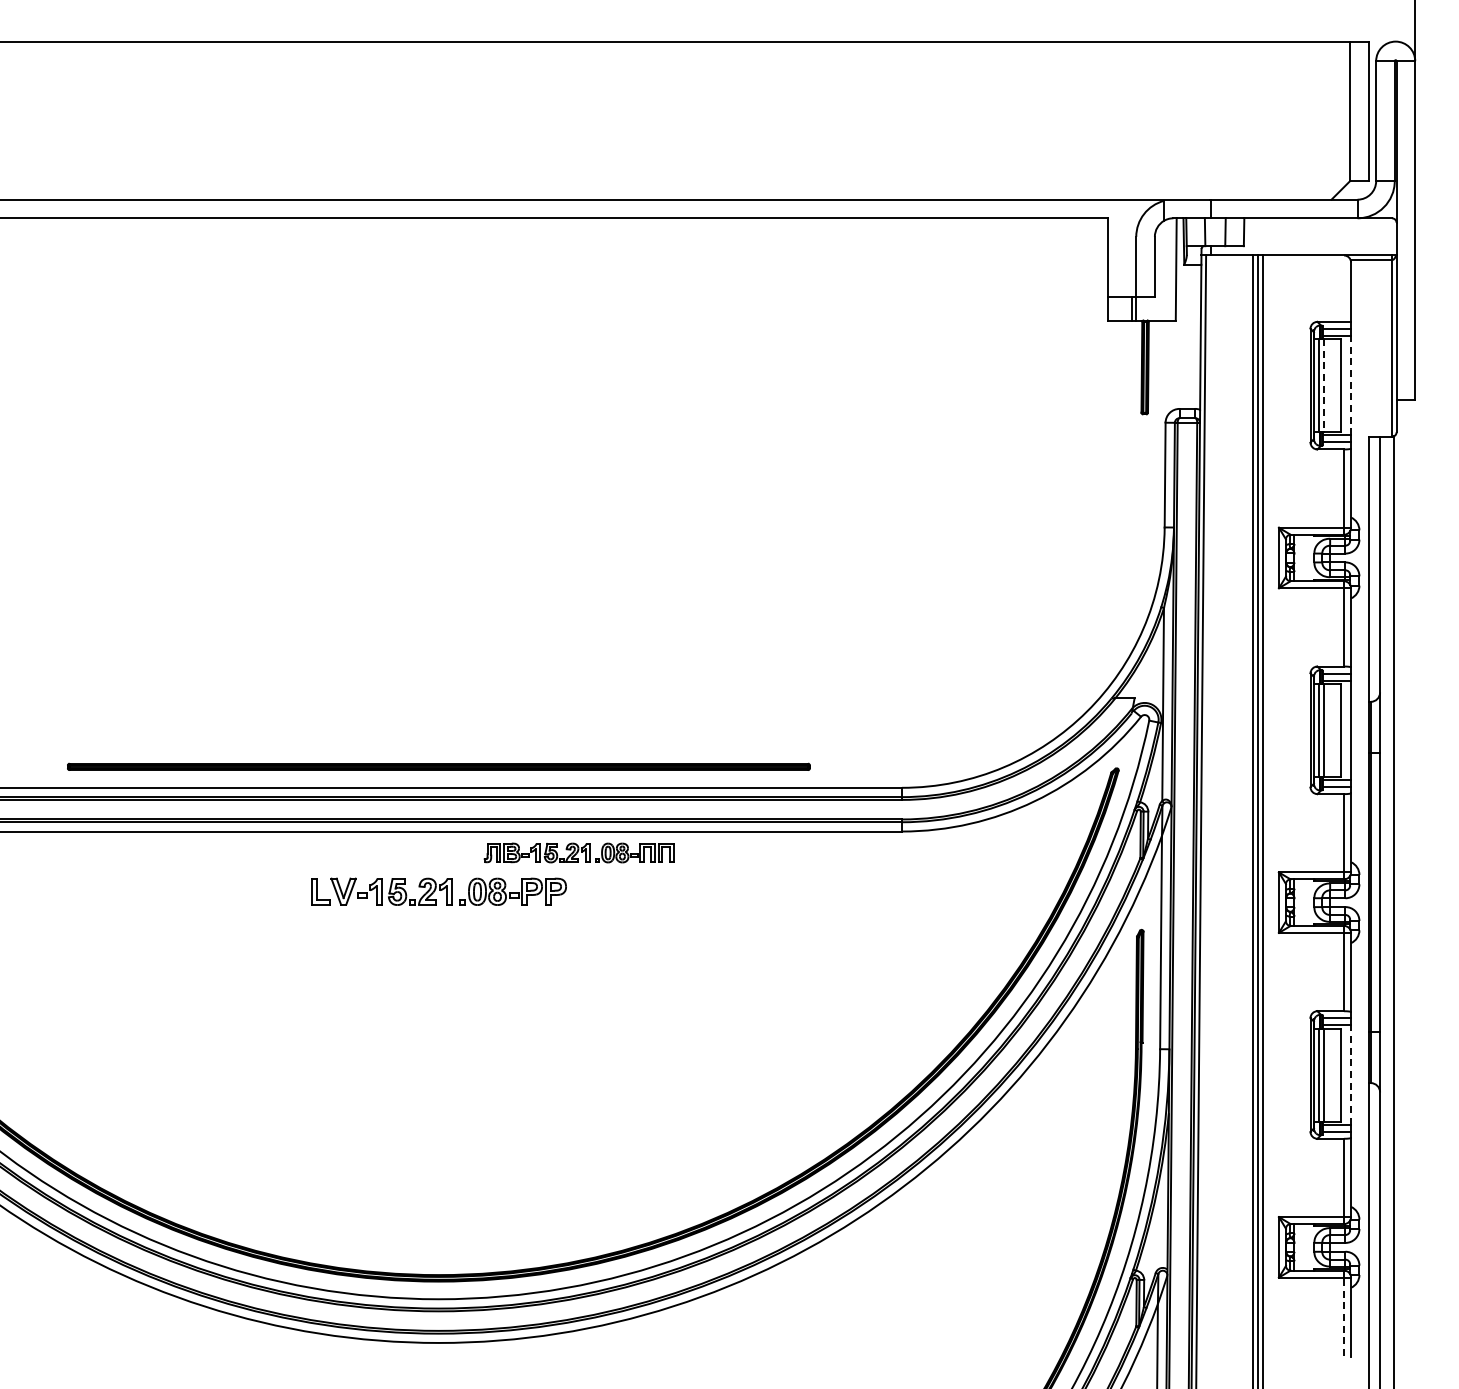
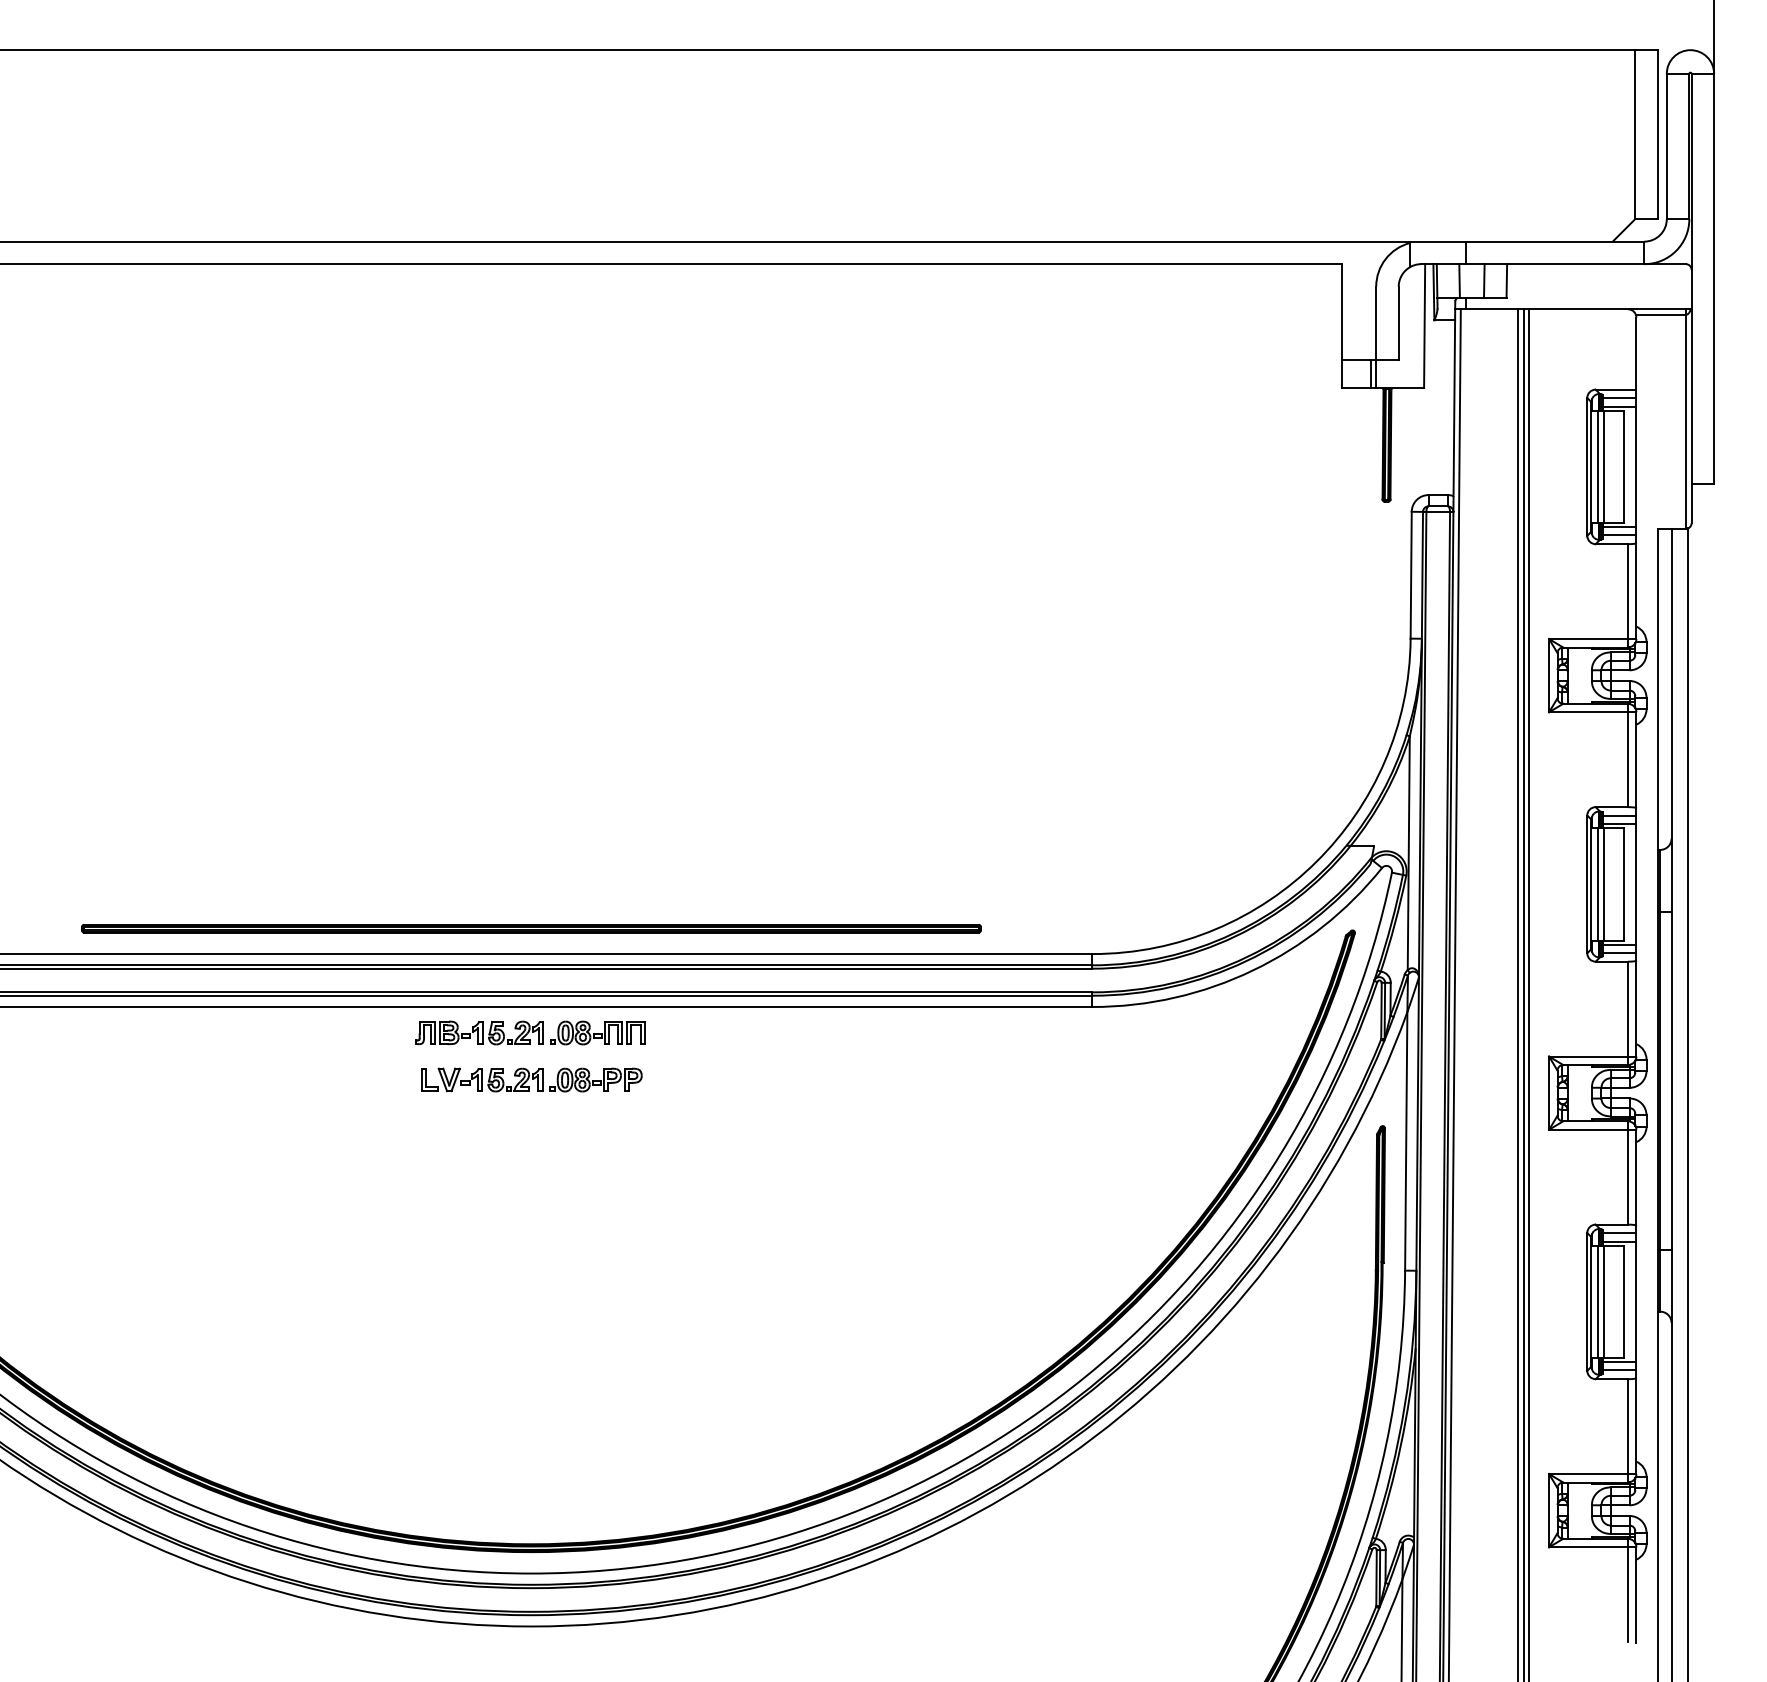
line: (1351, 385) -> (1636, 466), dashed -> solid
line: (1324, 386) -> (1604, 467), dashed -> solid
part: (578, 852) -> (529, 1032), moved
part: (439, 891) -> (532, 1079), size x0.71
line: (1351, 1075) -> (1636, 1302), dashed -> solid
line: (1344, 1316) -> (1628, 1594), dashed -> solid

